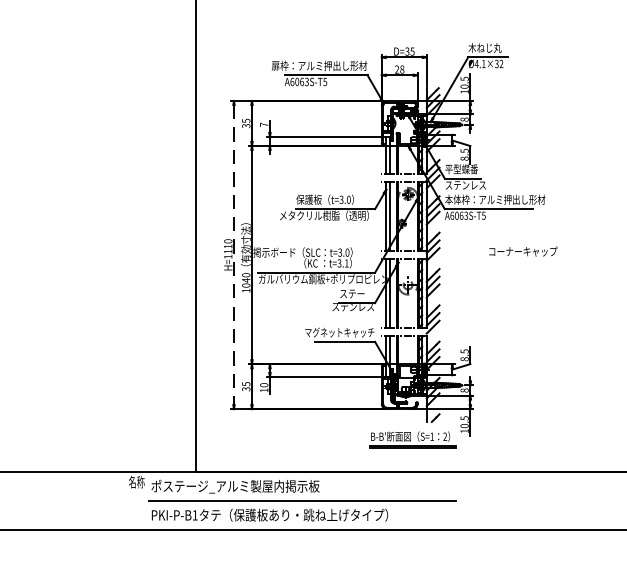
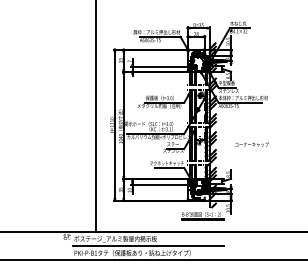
text: (522, 251) -> (251, 144), moved
line: (233, 255) -> (114, 125), dashed -> solid

